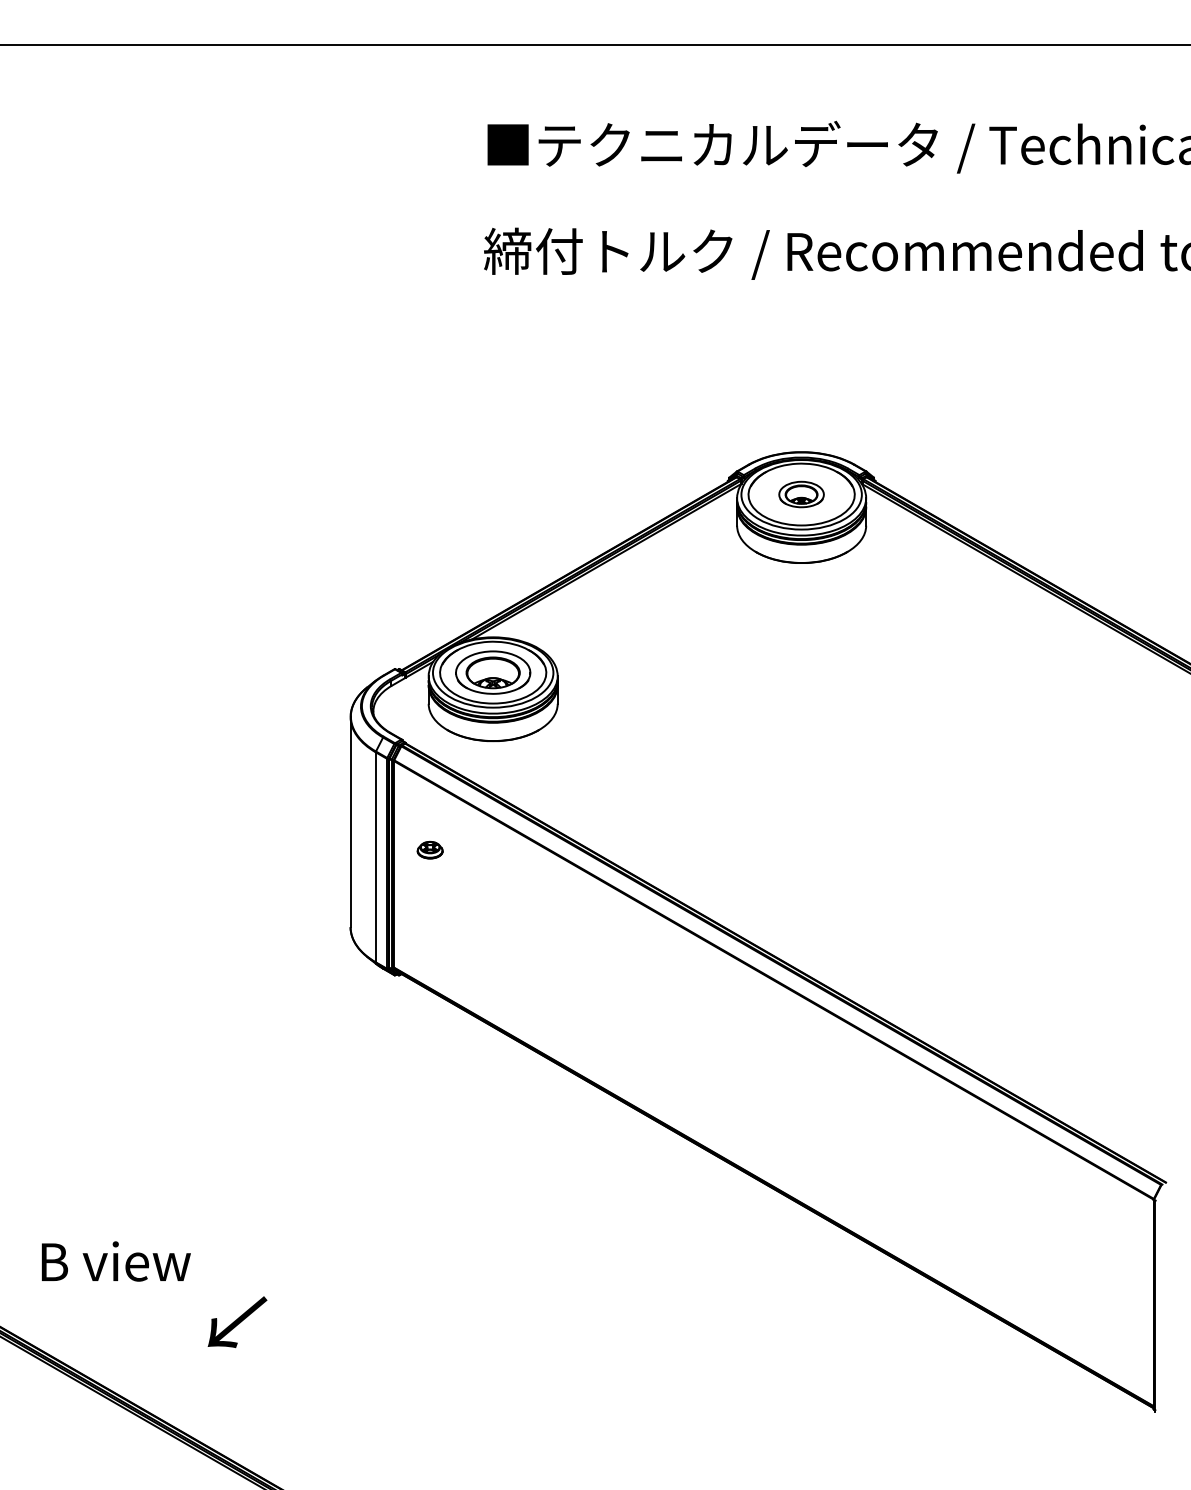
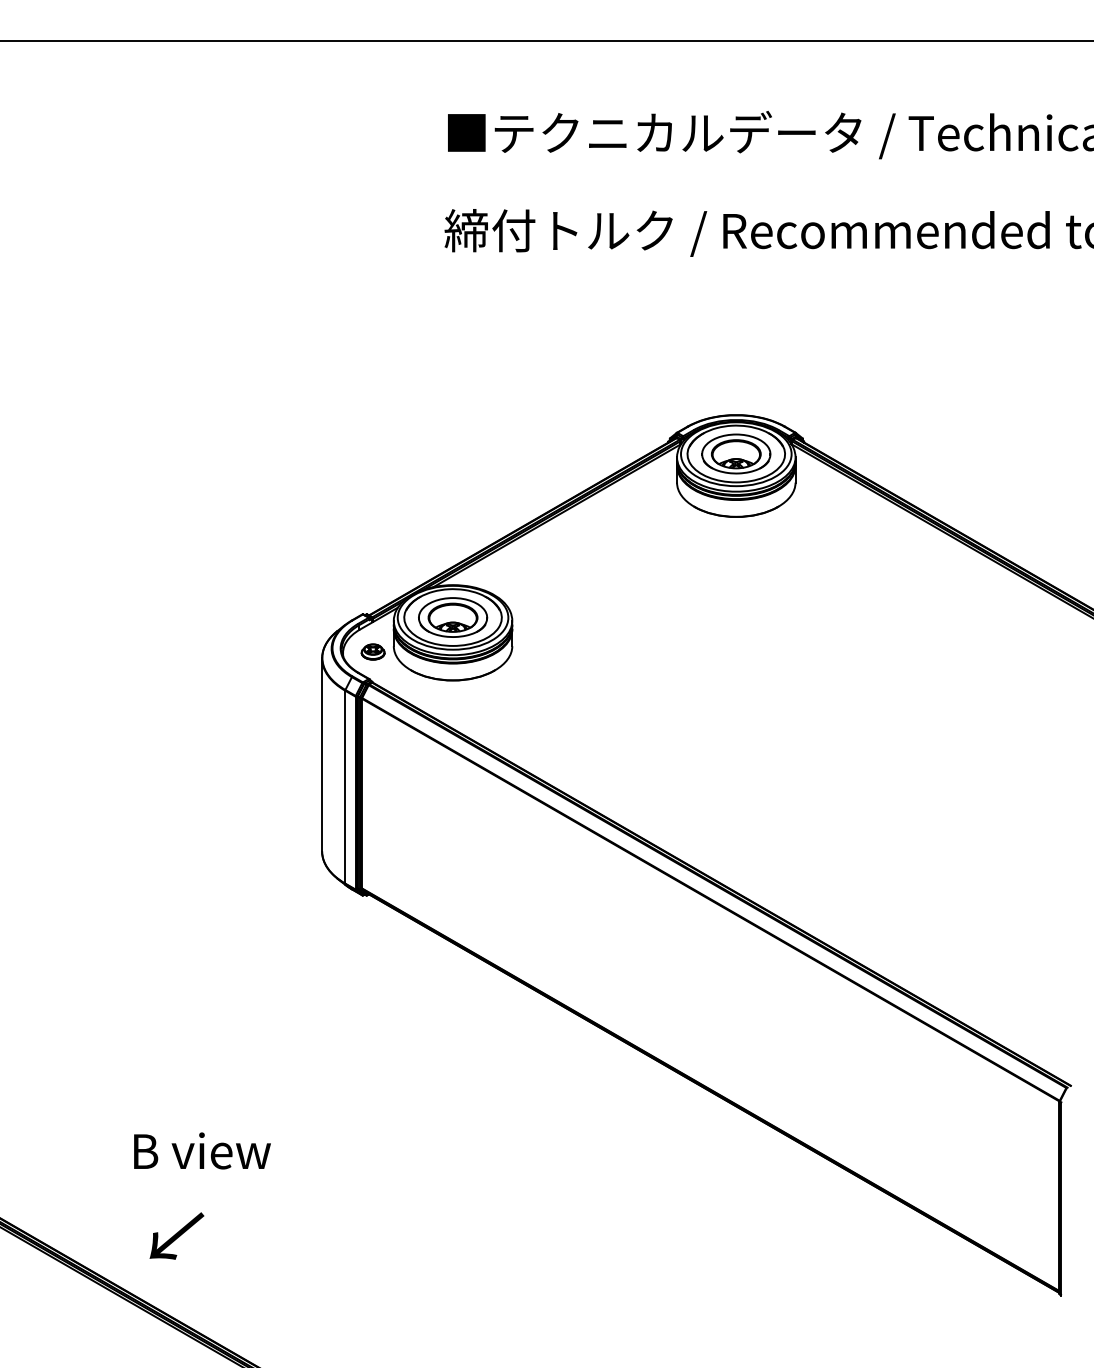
part: (801, 494) -> (736, 453), size x1.67
part: (429, 850) -> (372, 652), moved
text: (116, 1261) -> (202, 1150), moved
text: (237, 1322) -> (176, 1236), moved

